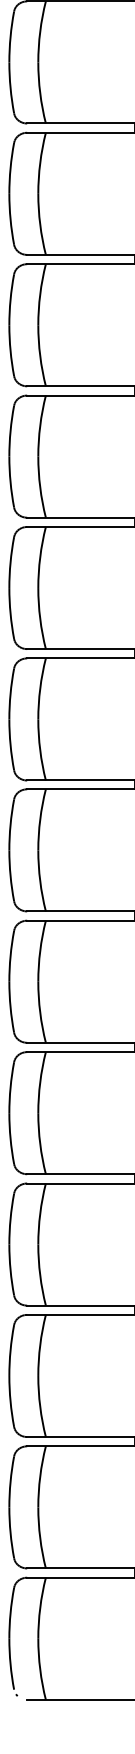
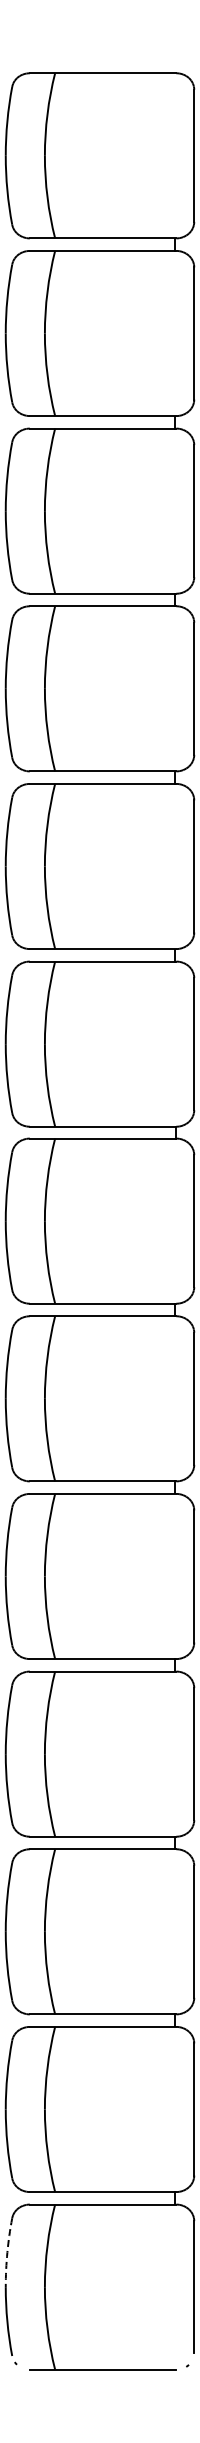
arc: (10, 1613) -> (7, 2252), solid -> dashed

